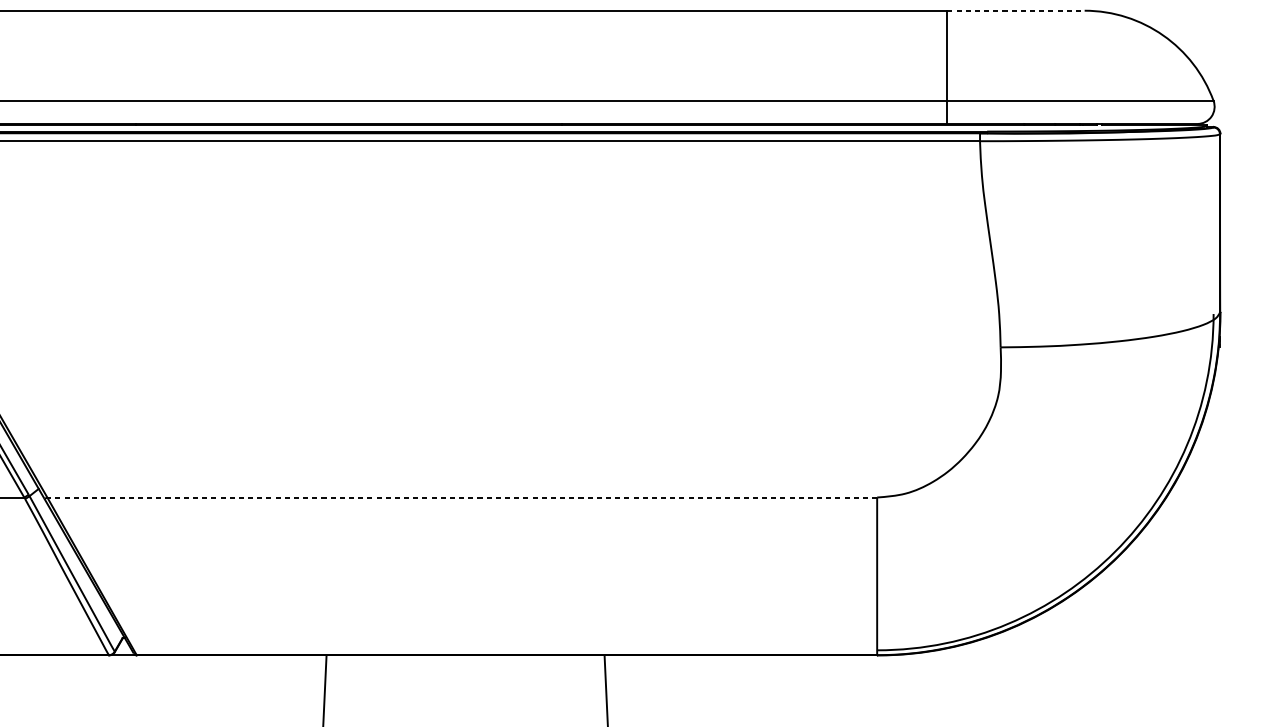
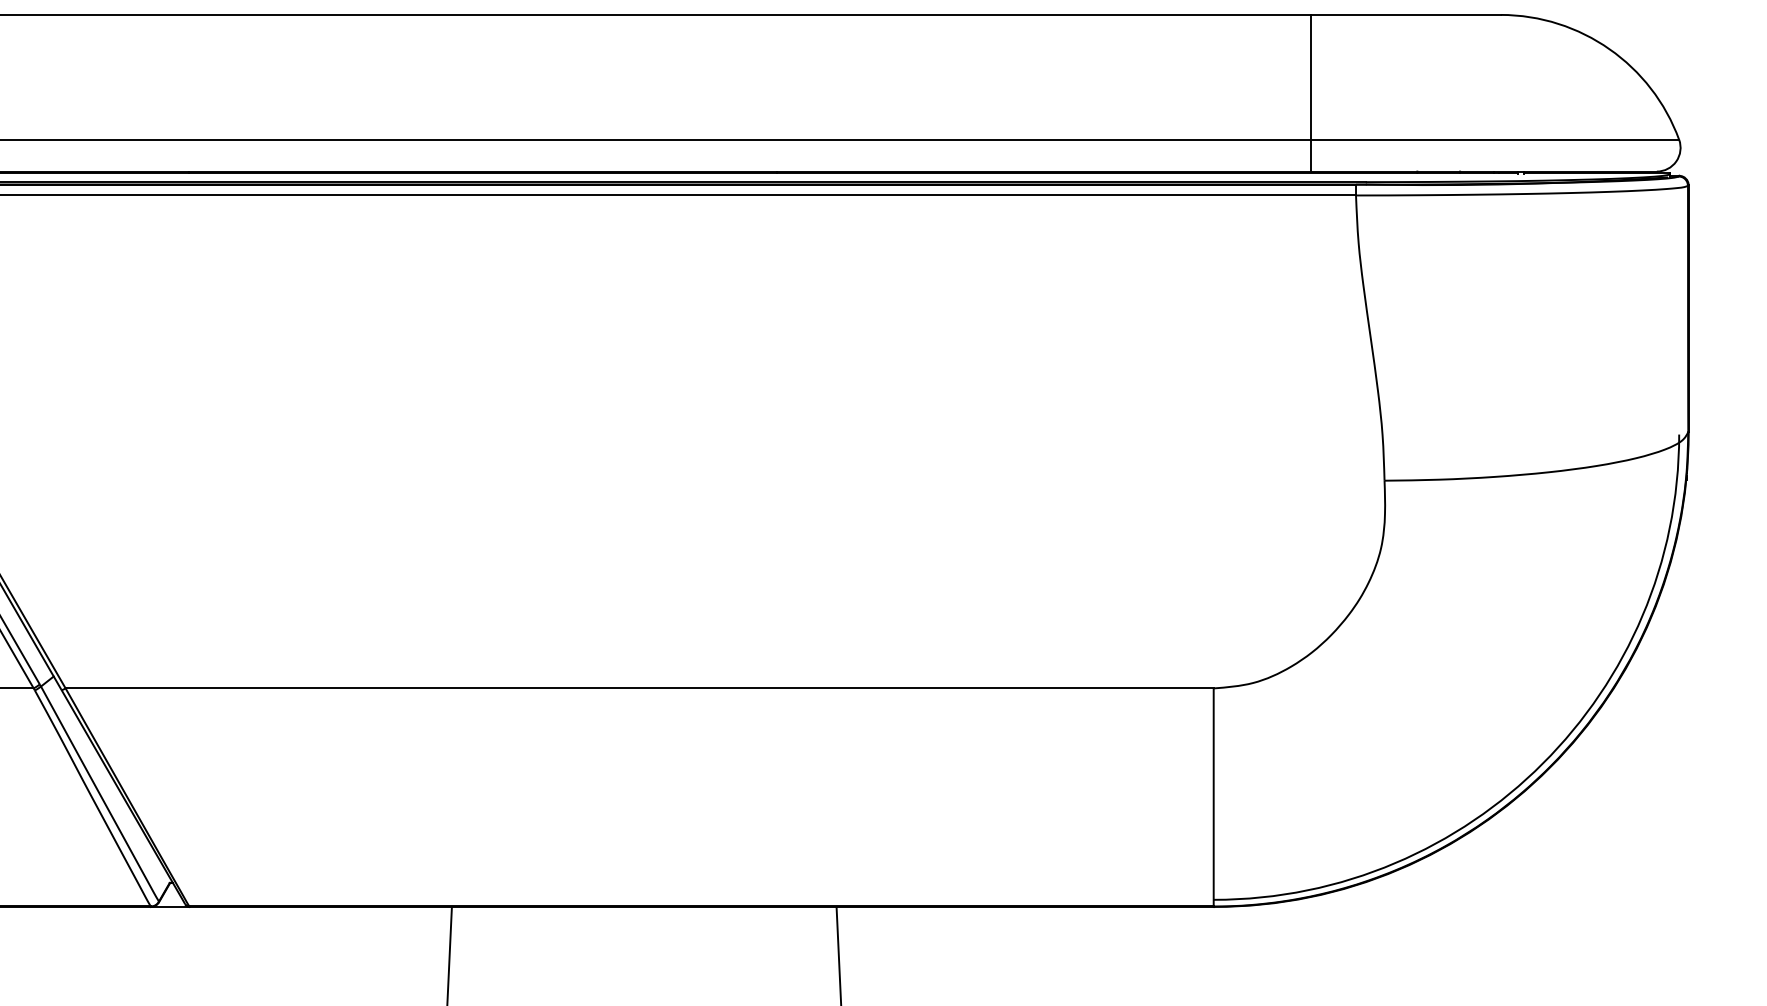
line: (1015, 10) -> (1405, 14), dashed -> solid
line: (462, 497) -> (639, 688), dashed -> solid

